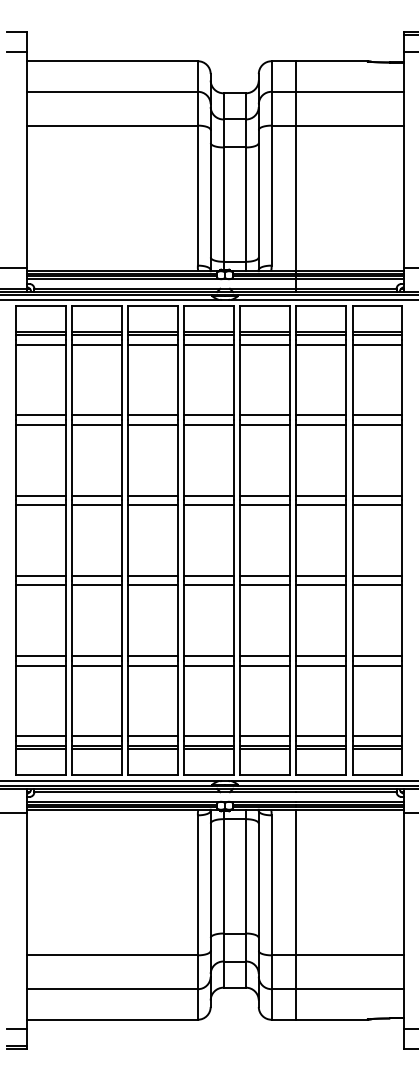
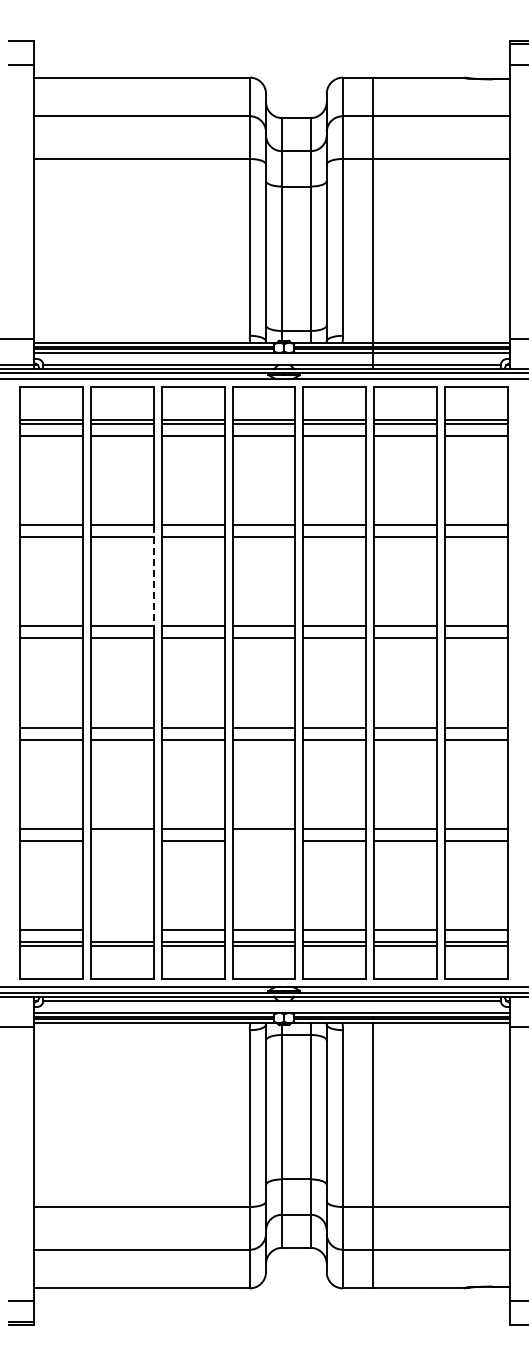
line: (121, 460) -> (153, 581), solid -> dashed
line: (96, 665) -> (121, 840), removed
line: (208, 665) -> (263, 840), removed
line: (96, 735) -> (121, 929), removed

